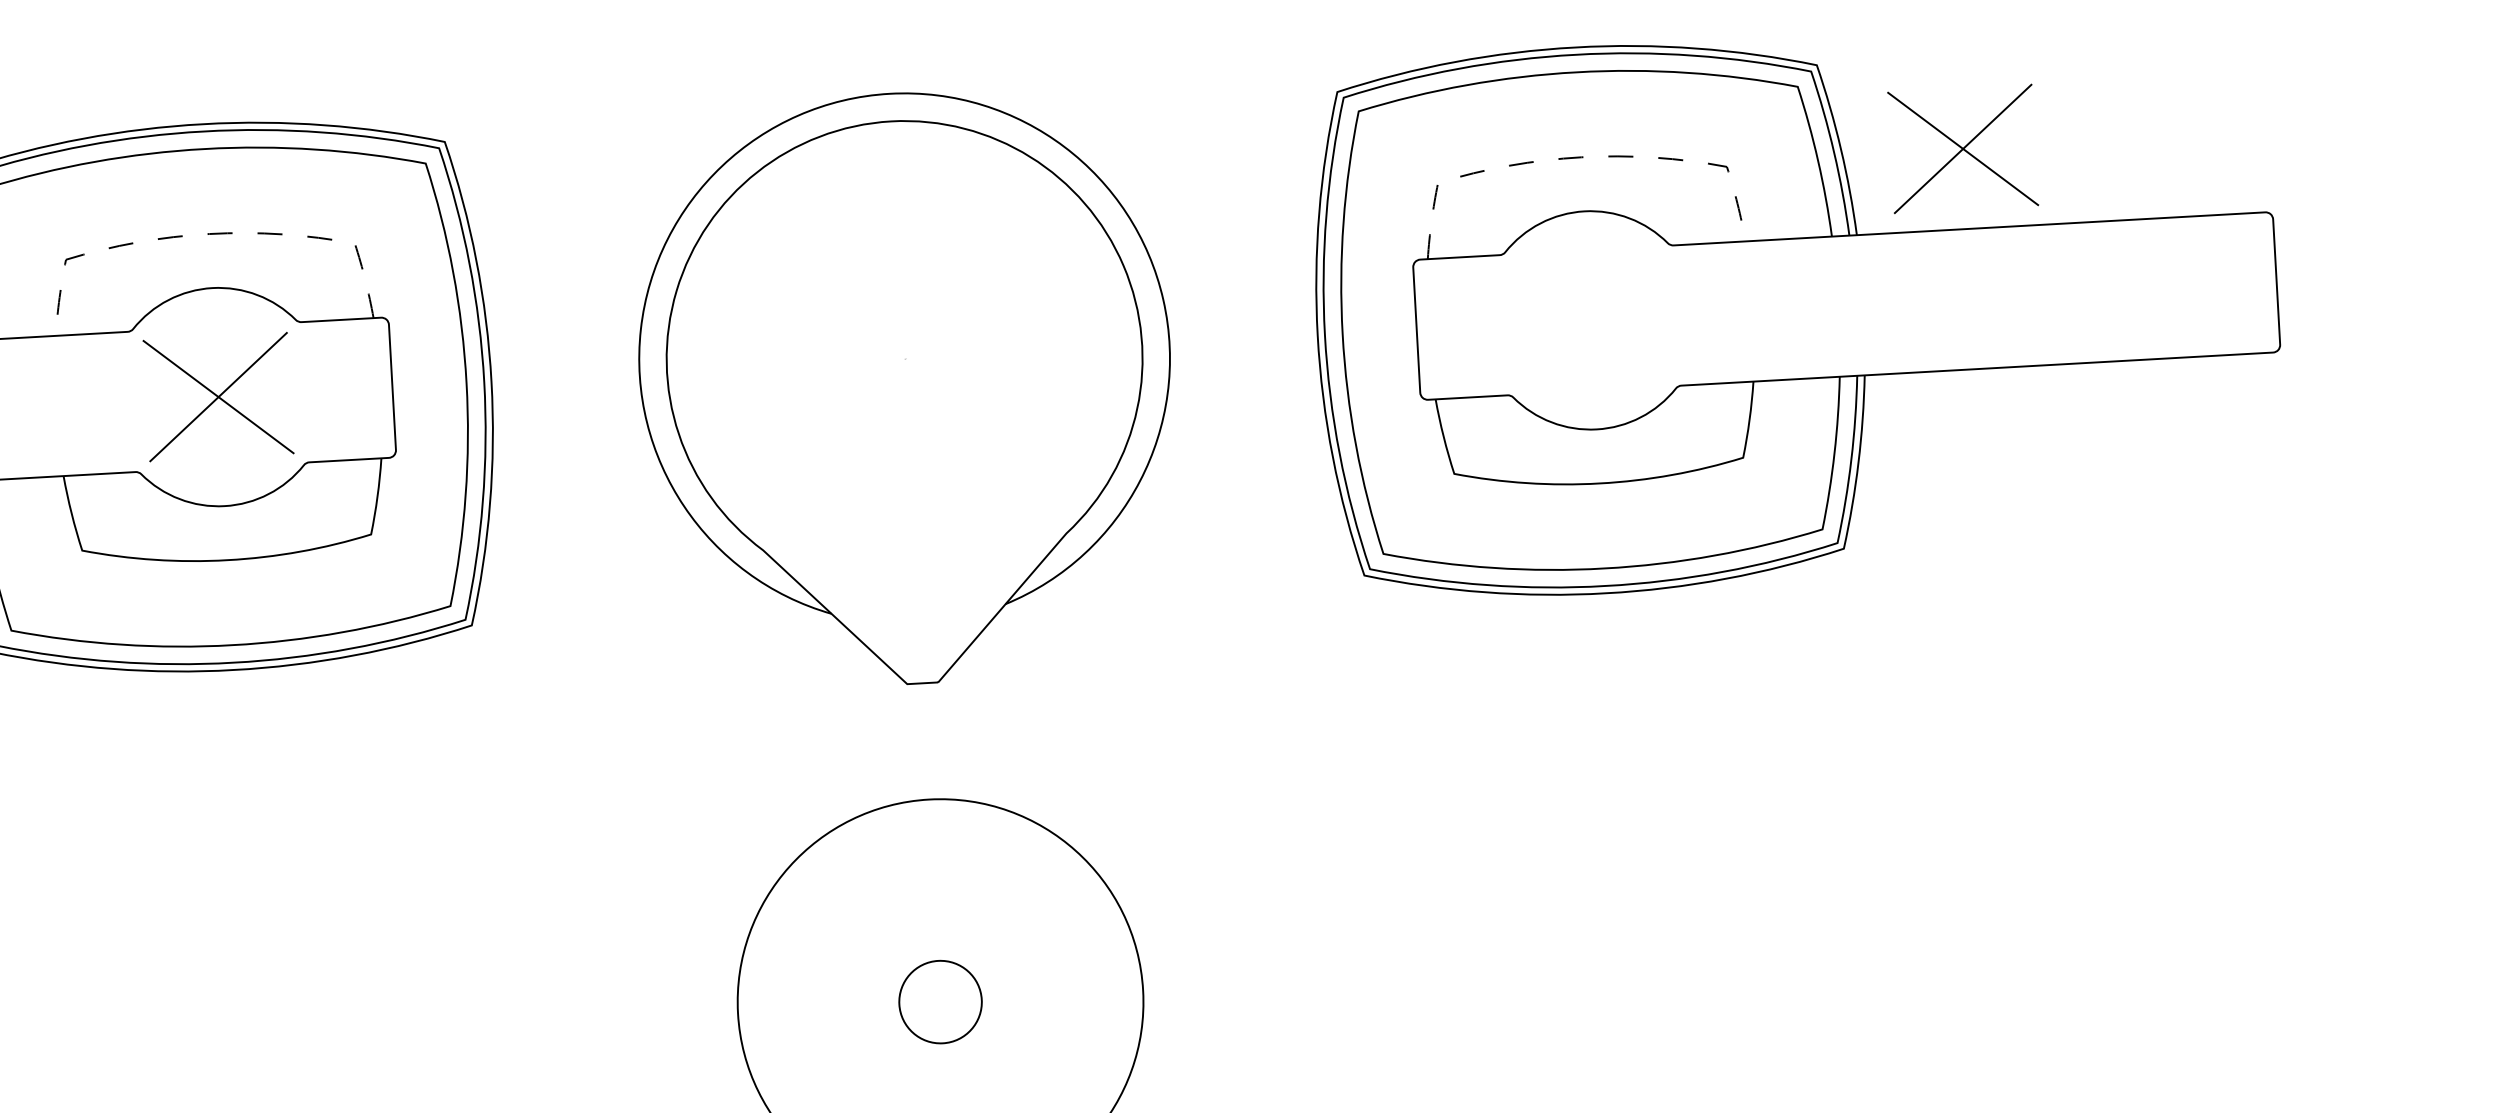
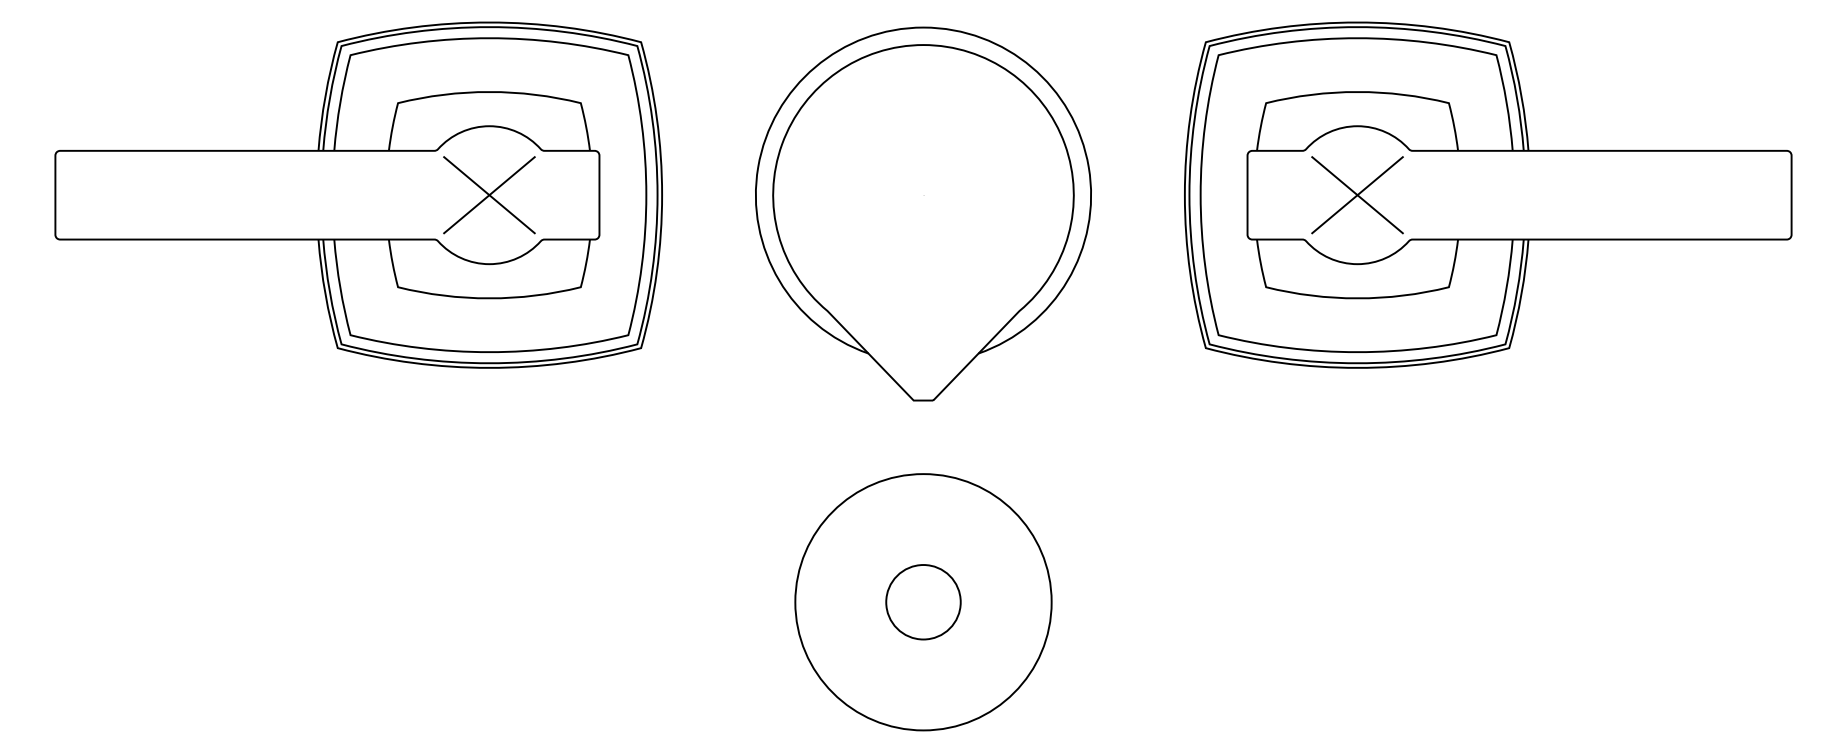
part: (1963, 149) -> (1357, 195), moved
line: (1581, 158) -> (1357, 92), dashed -> solid
line: (209, 234) -> (489, 92), dashed -> solid
circle: (940, 1002) -> (923, 602), size x1.43

